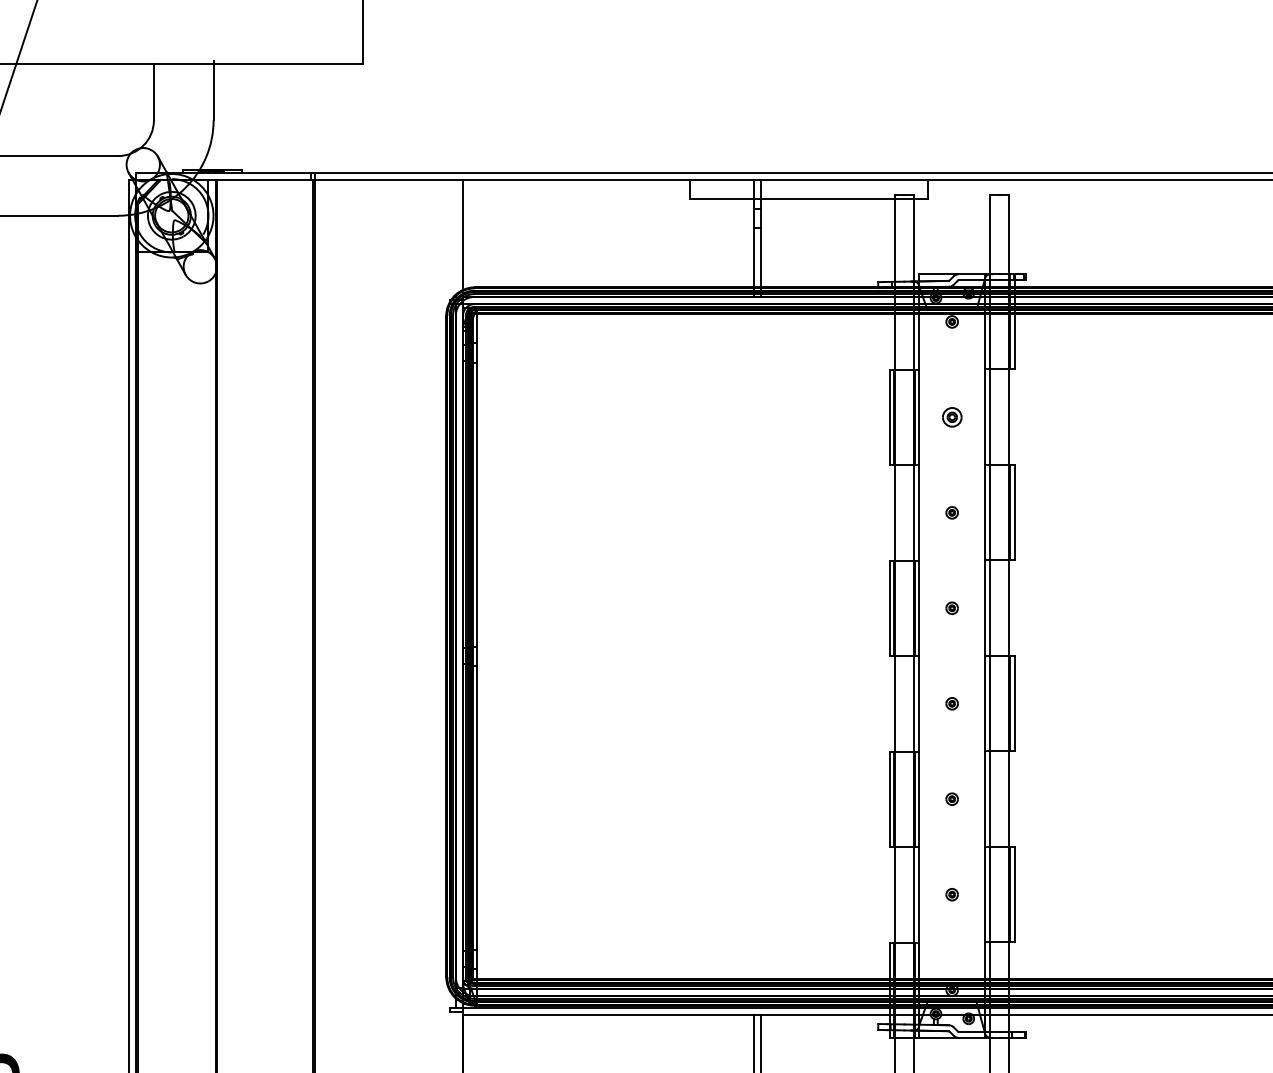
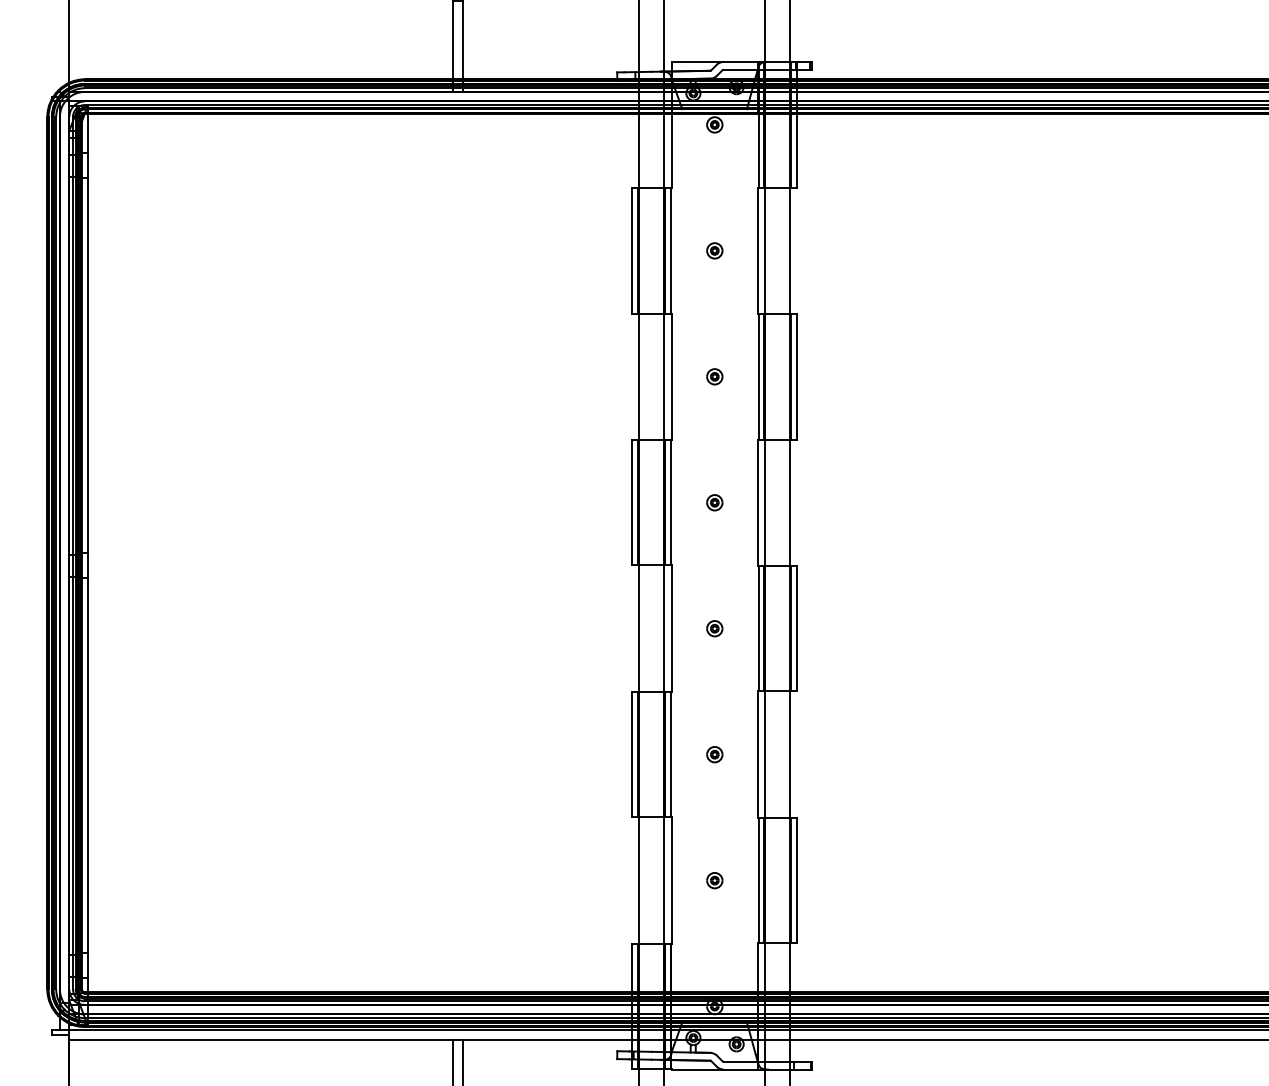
part: (951, 417) -> (713, 251), size x0.62

